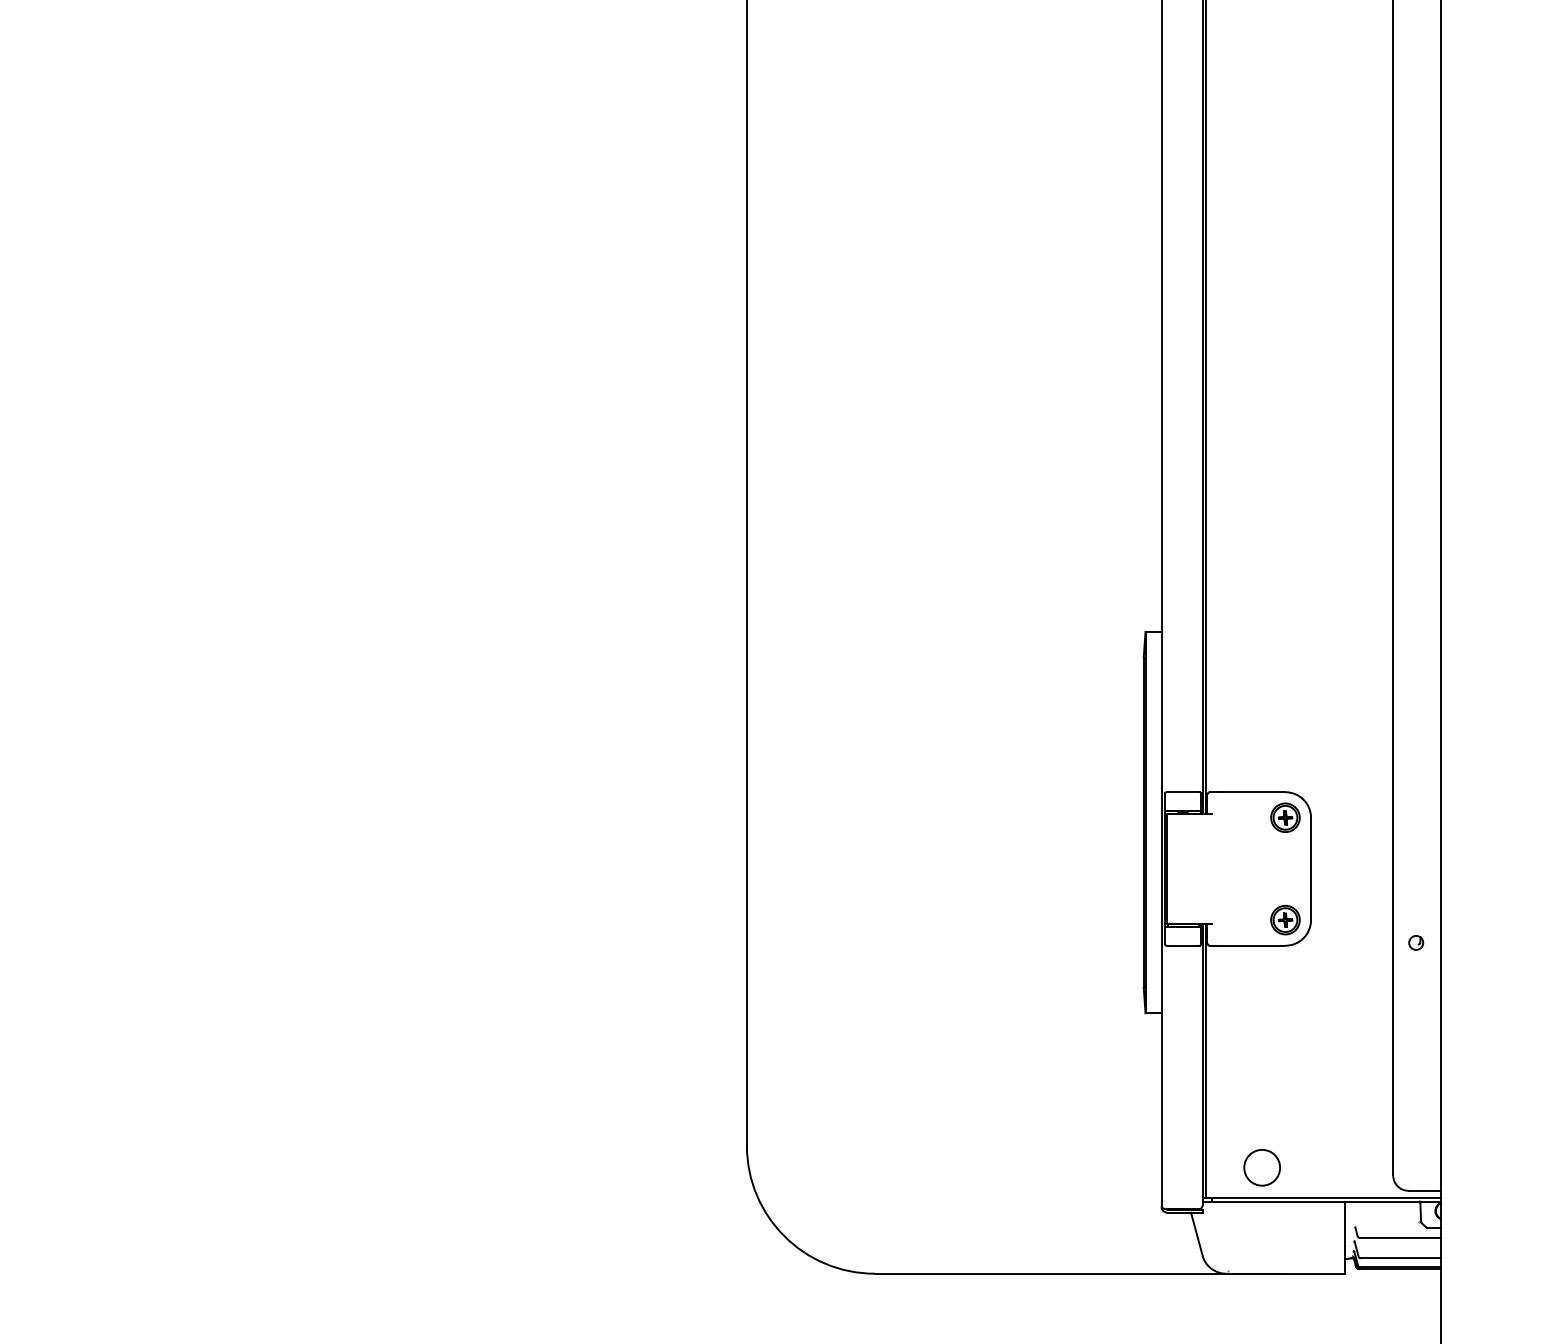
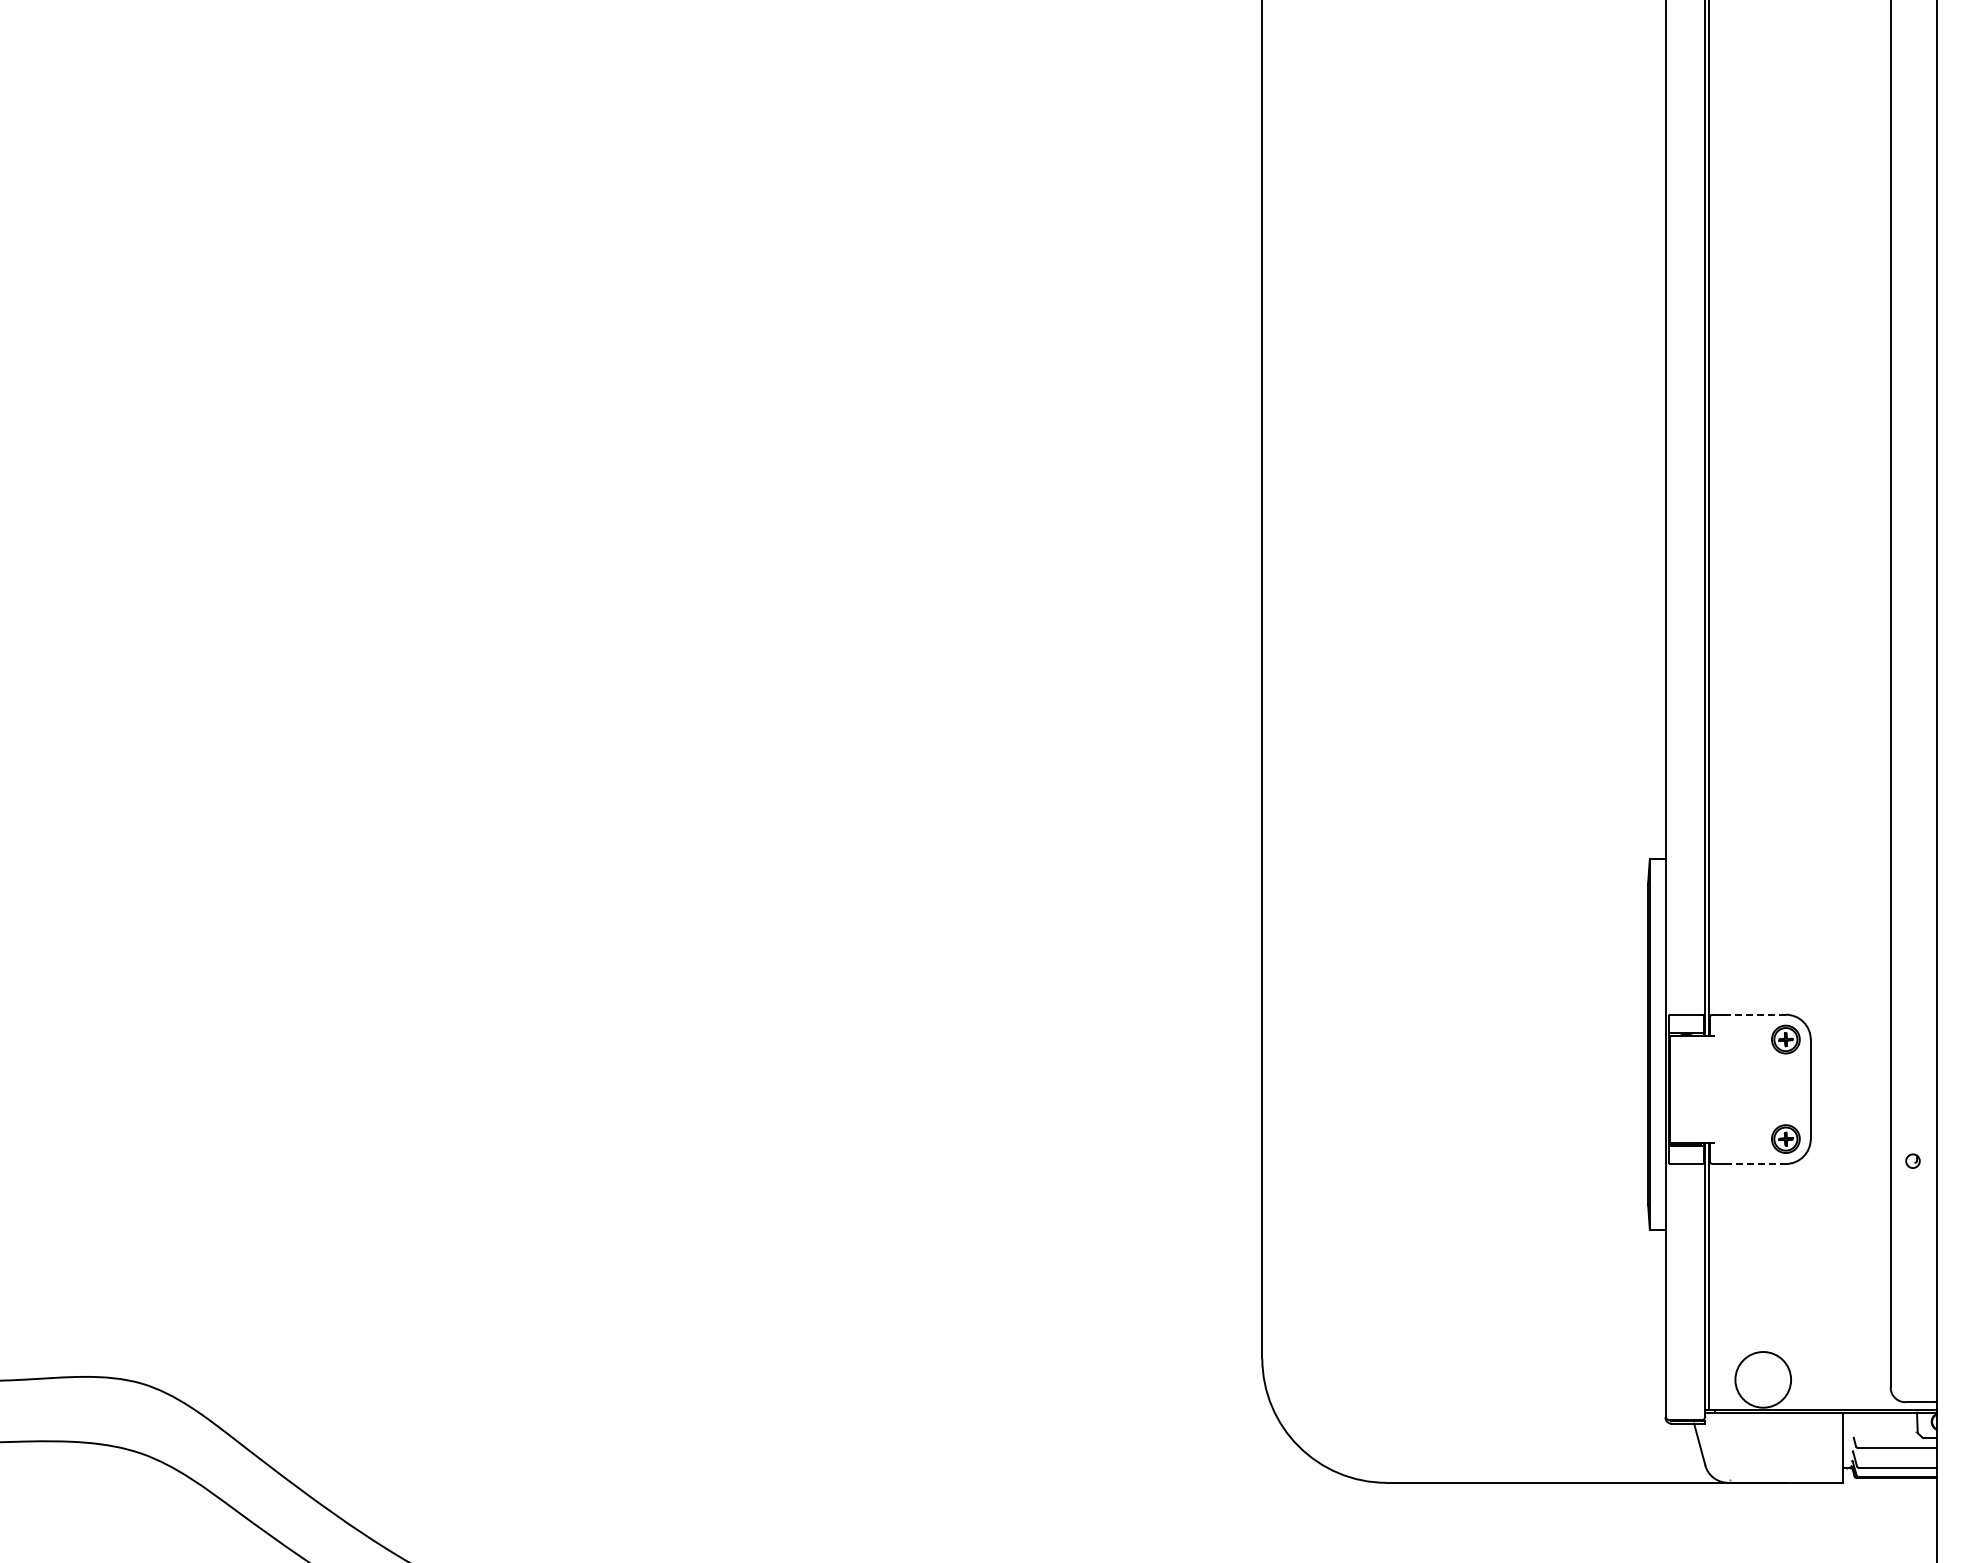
line: (1254, 791) -> (1755, 1014), solid -> dashed
line: (1254, 945) -> (1755, 1163), solid -> dashed
circle: (1261, 1167) -> (1762, 1379), size x1.6

